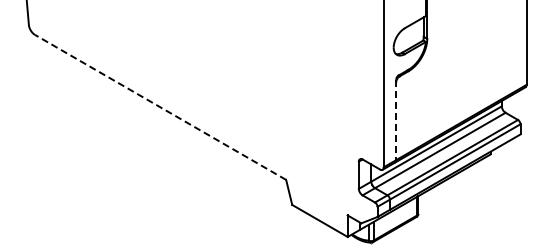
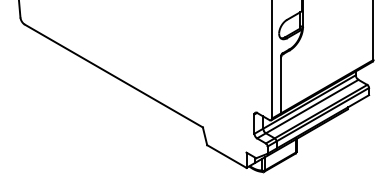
line: (160, 107) -> (113, 76), dashed -> solid
line: (396, 120) -> (281, 85), dashed -> solid

